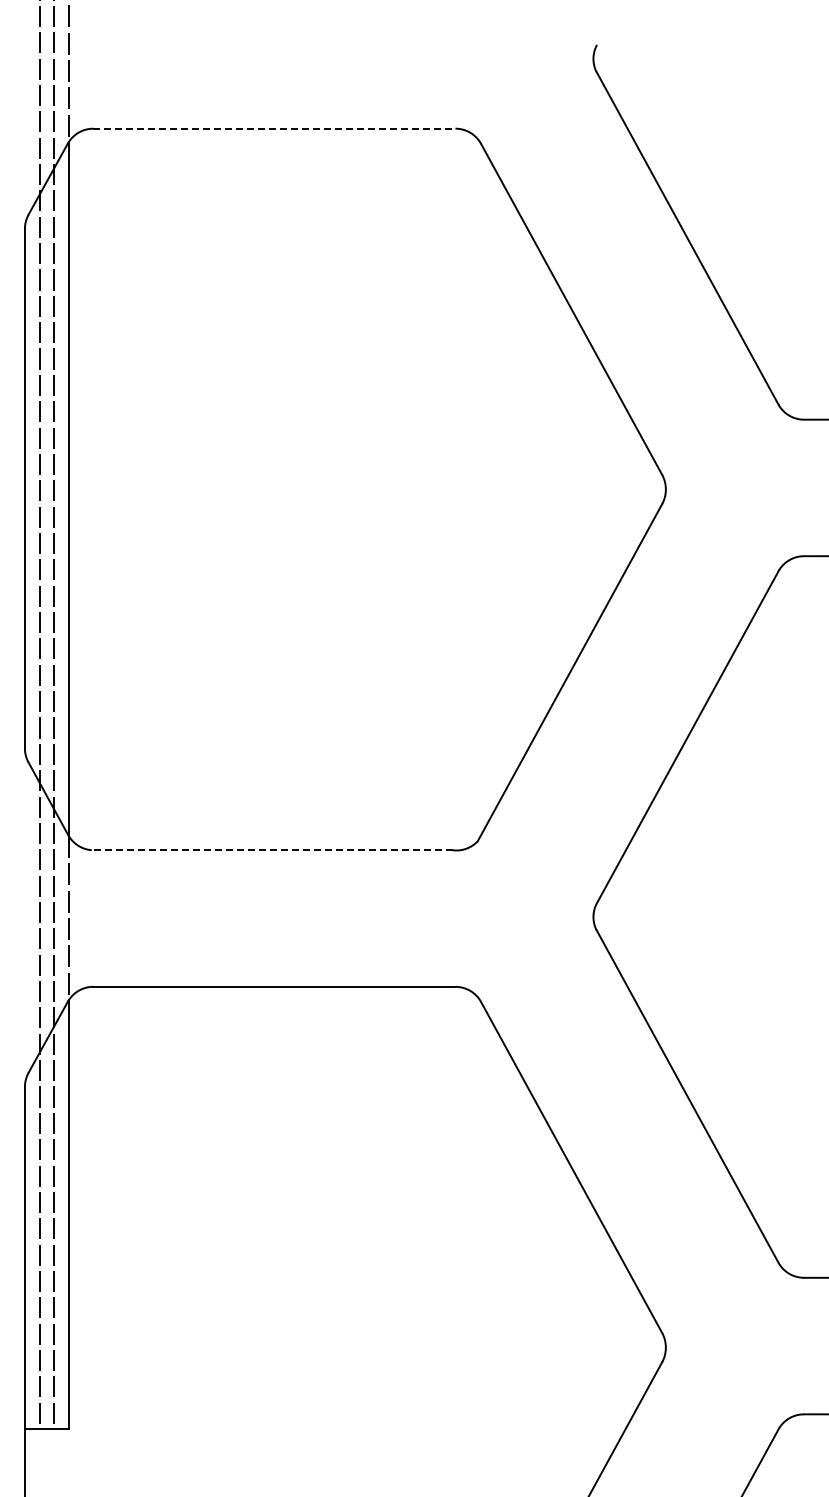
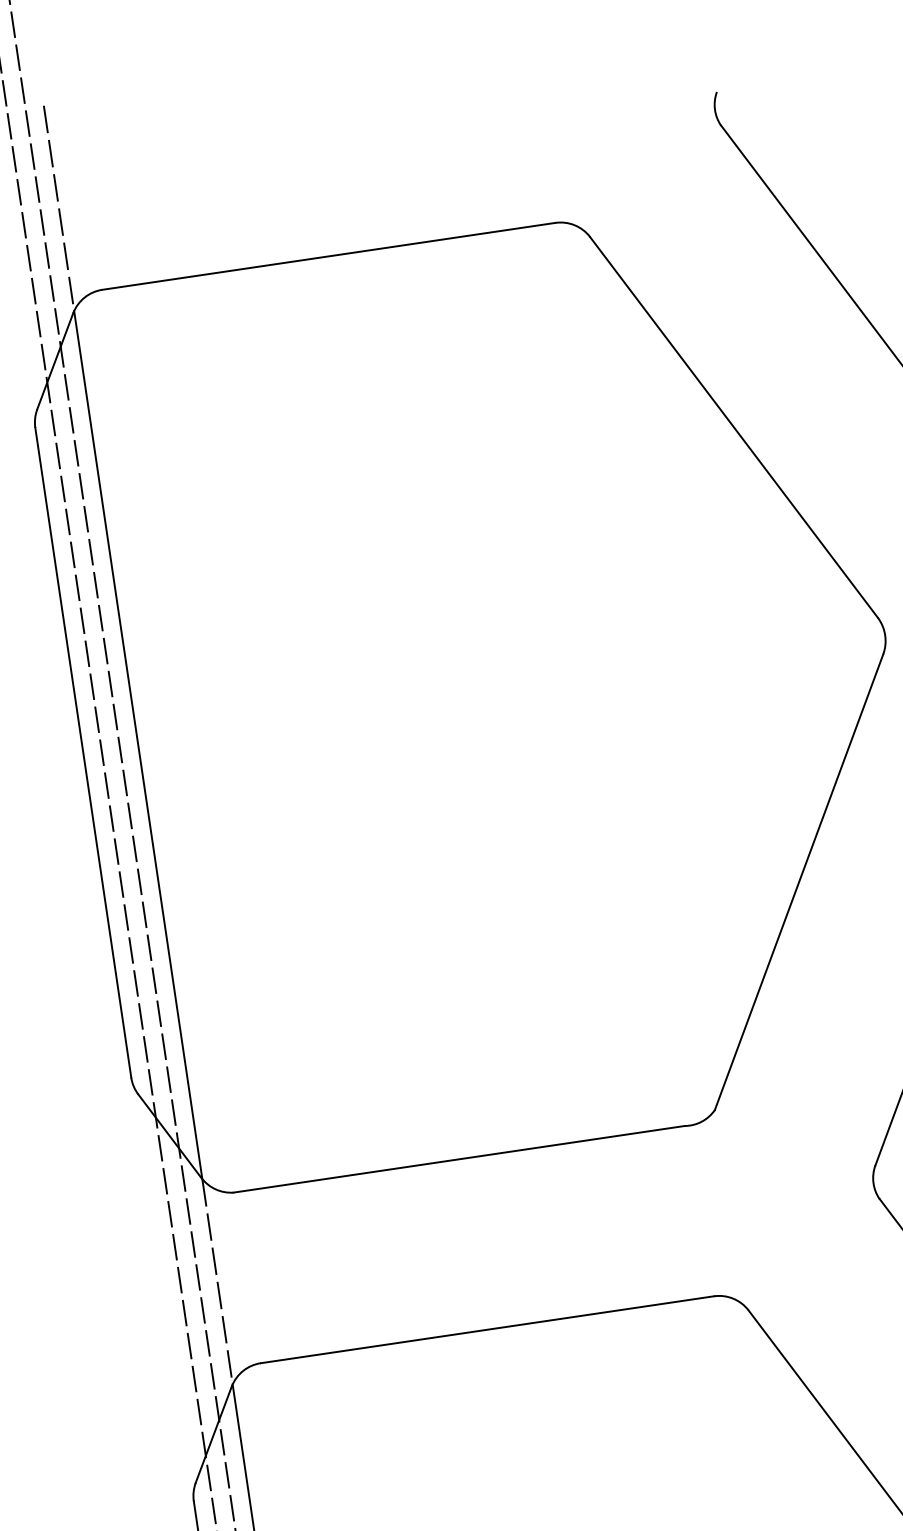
line: (274, 128) -> (328, 256), dashed -> solid
line: (271, 850) -> (458, 1159), dashed -> solid

